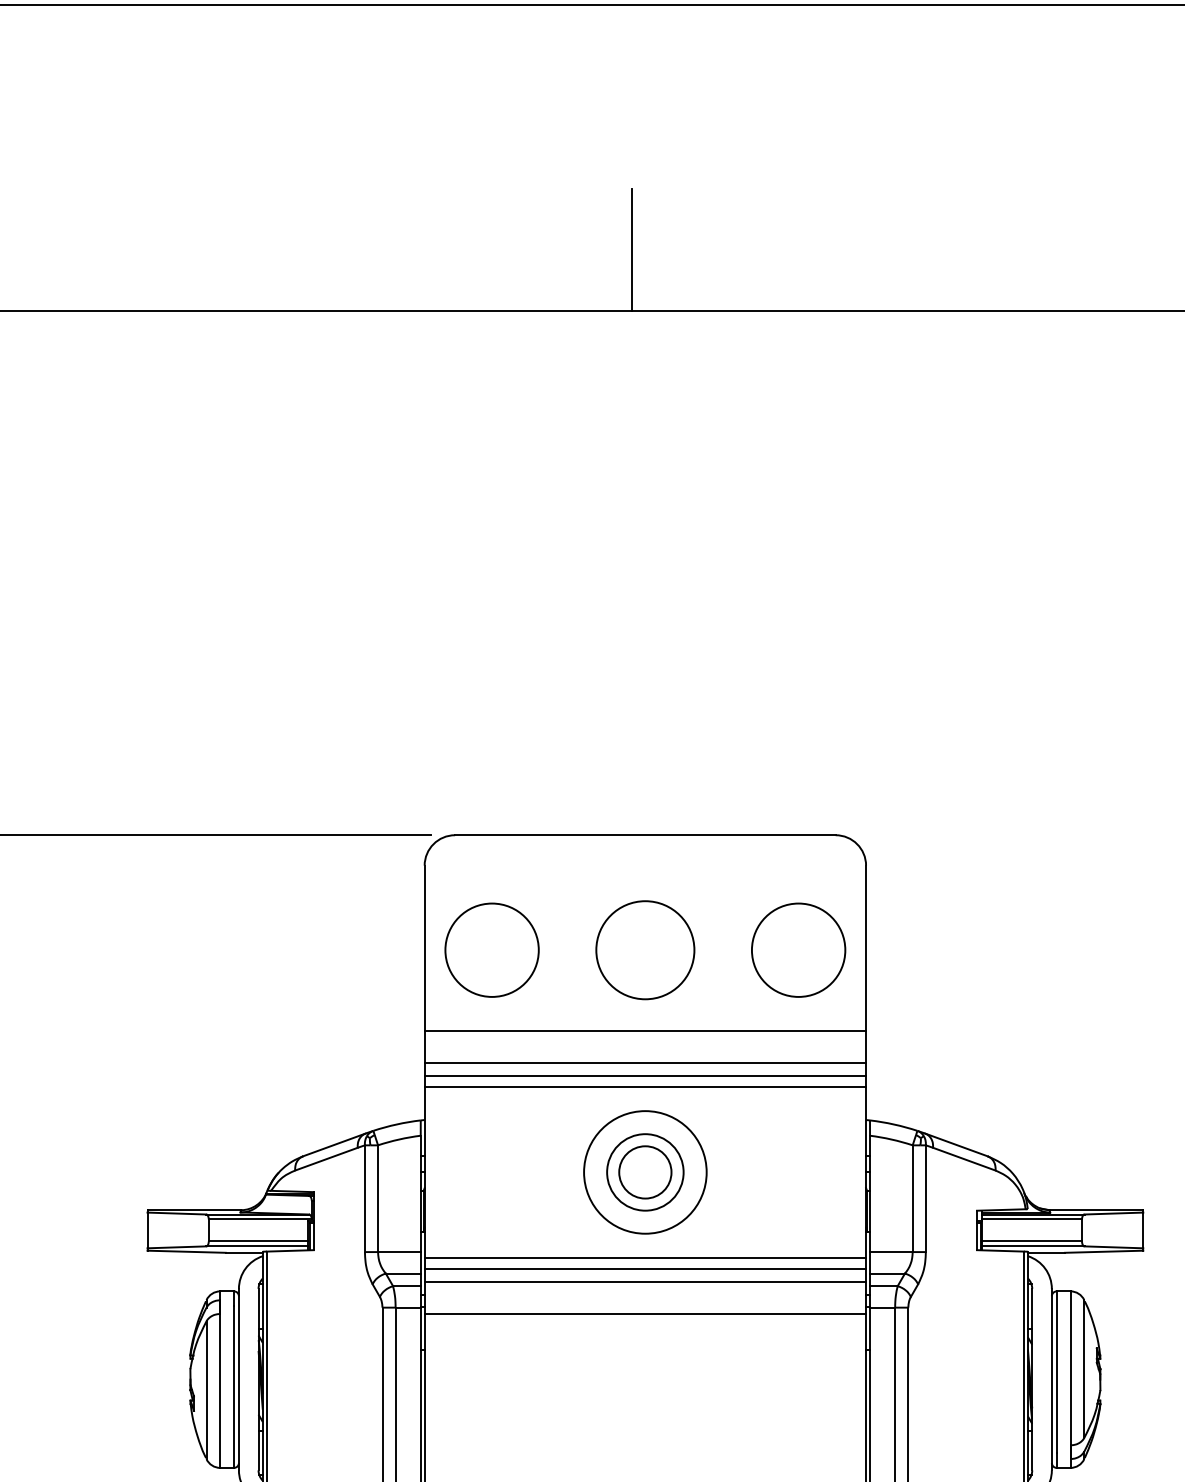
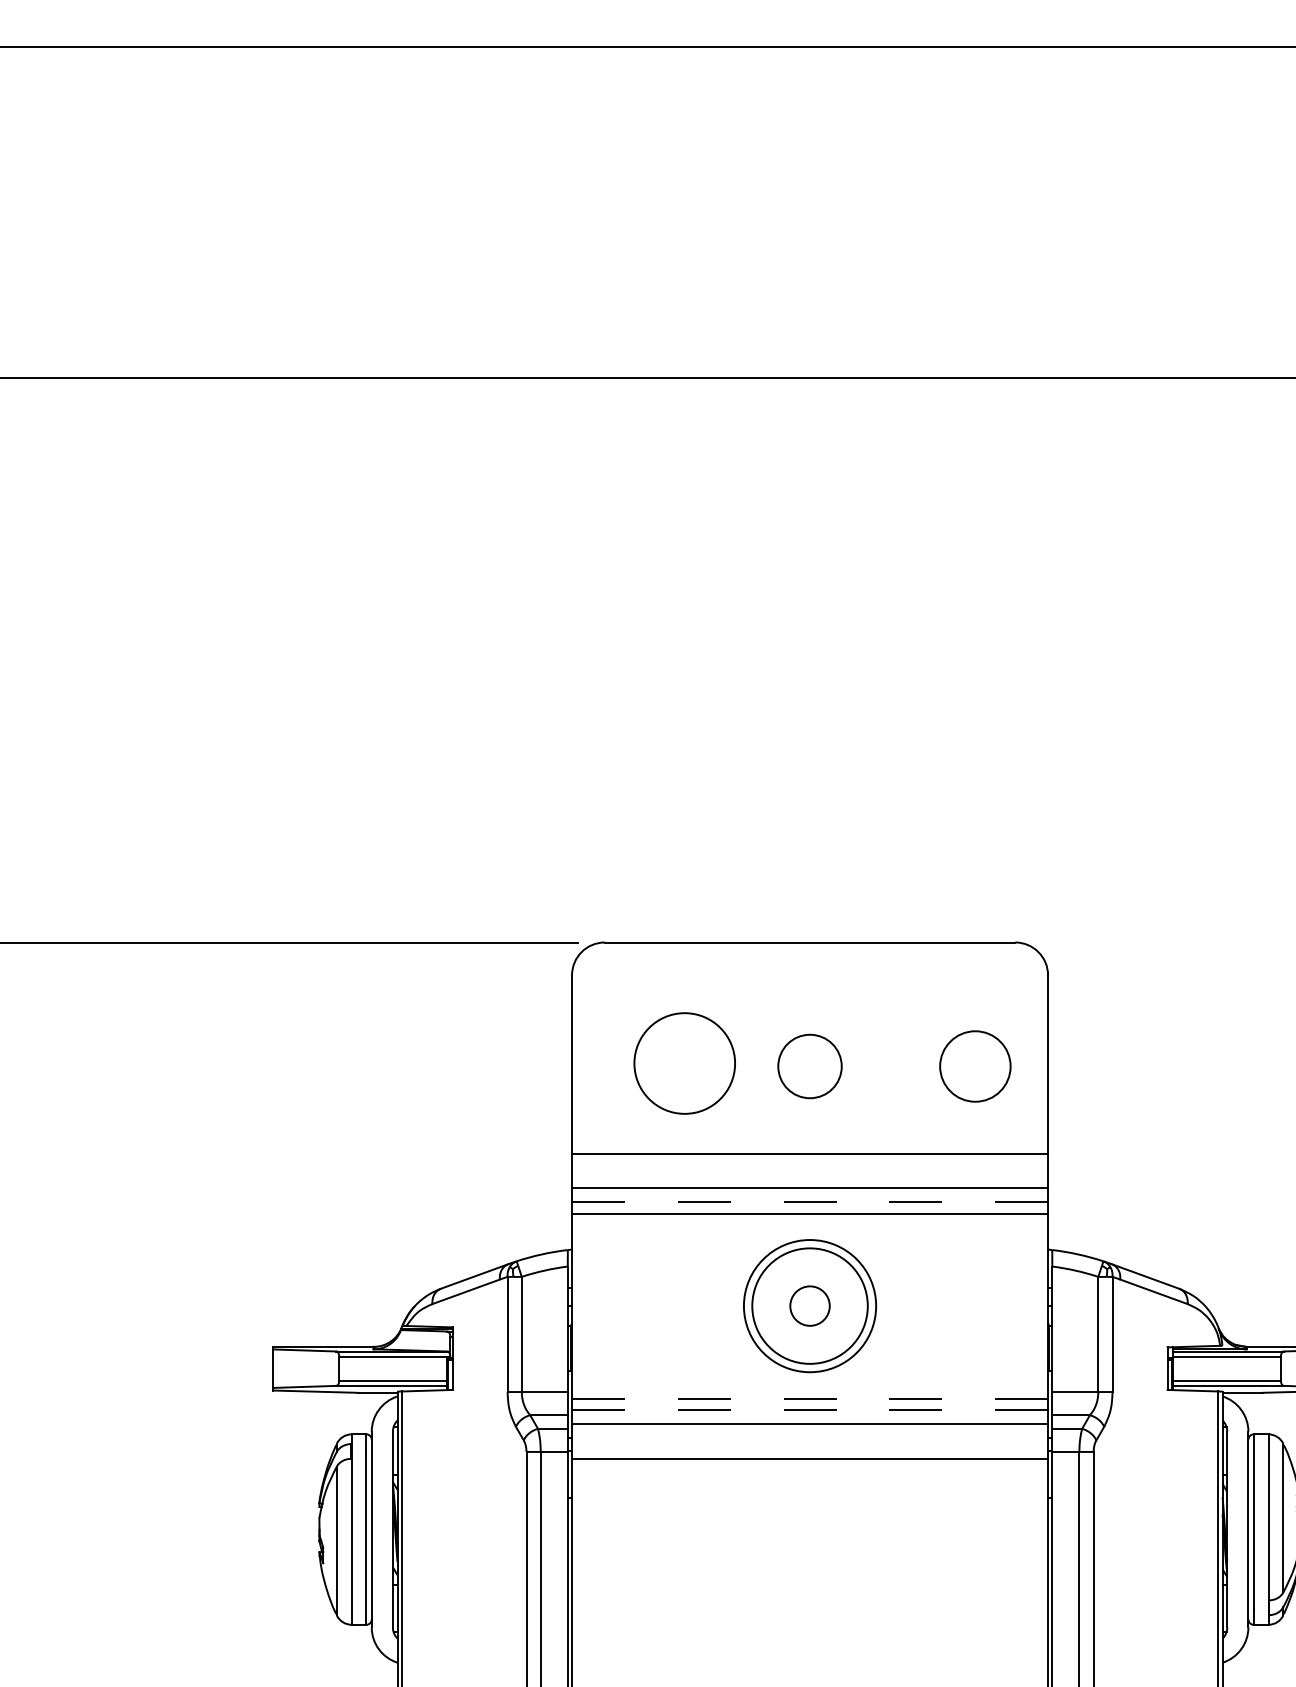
line: (631, 250) -> (795, 311), removed
circle: (491, 950) -> (684, 1063), moved
circle: (644, 950) -> (809, 1066), size x0.6
circle: (798, 950) -> (975, 1066), size x0.7
line: (645, 1075) -> (810, 1201), solid -> dashed
circle: (644, 1171) -> (809, 1305), size x0.7
circle: (644, 1171) -> (809, 1305), size x1.4
line: (645, 1258) -> (810, 1398), solid -> dashed
line: (645, 1269) -> (810, 1410), solid -> dashed

